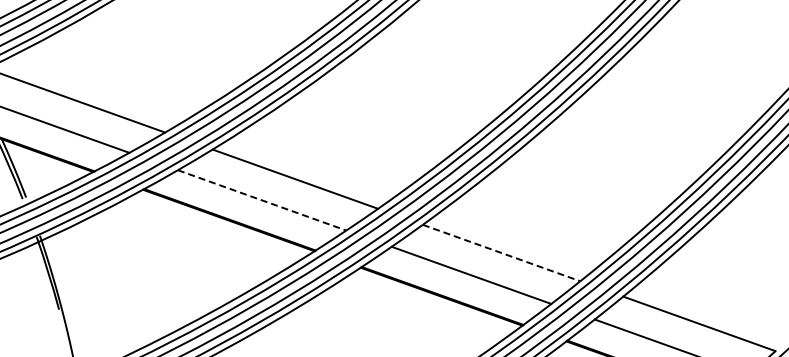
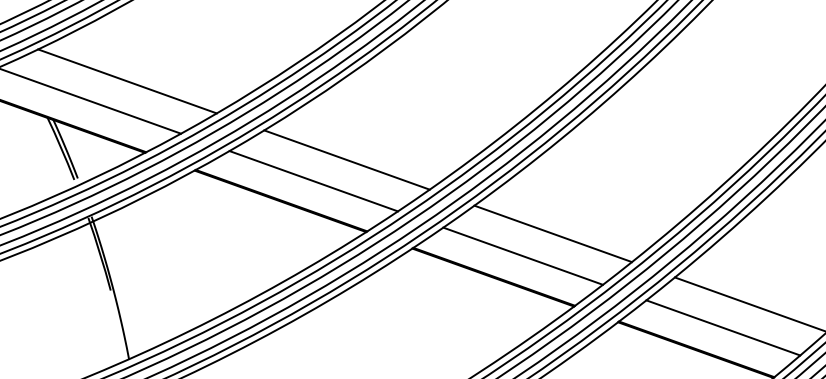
line: (262, 200) -> (314, 181), dashed -> solid
line: (501, 252) -> (553, 233), dashed -> solid

